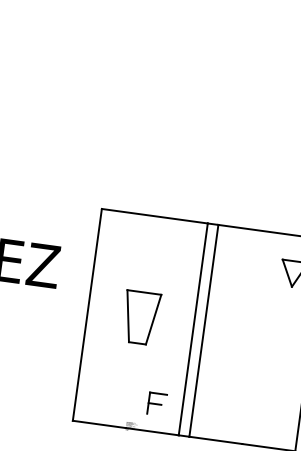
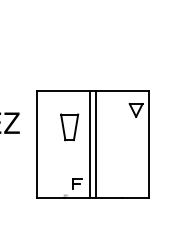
part: (140, 318) -> (69, 127), moved

